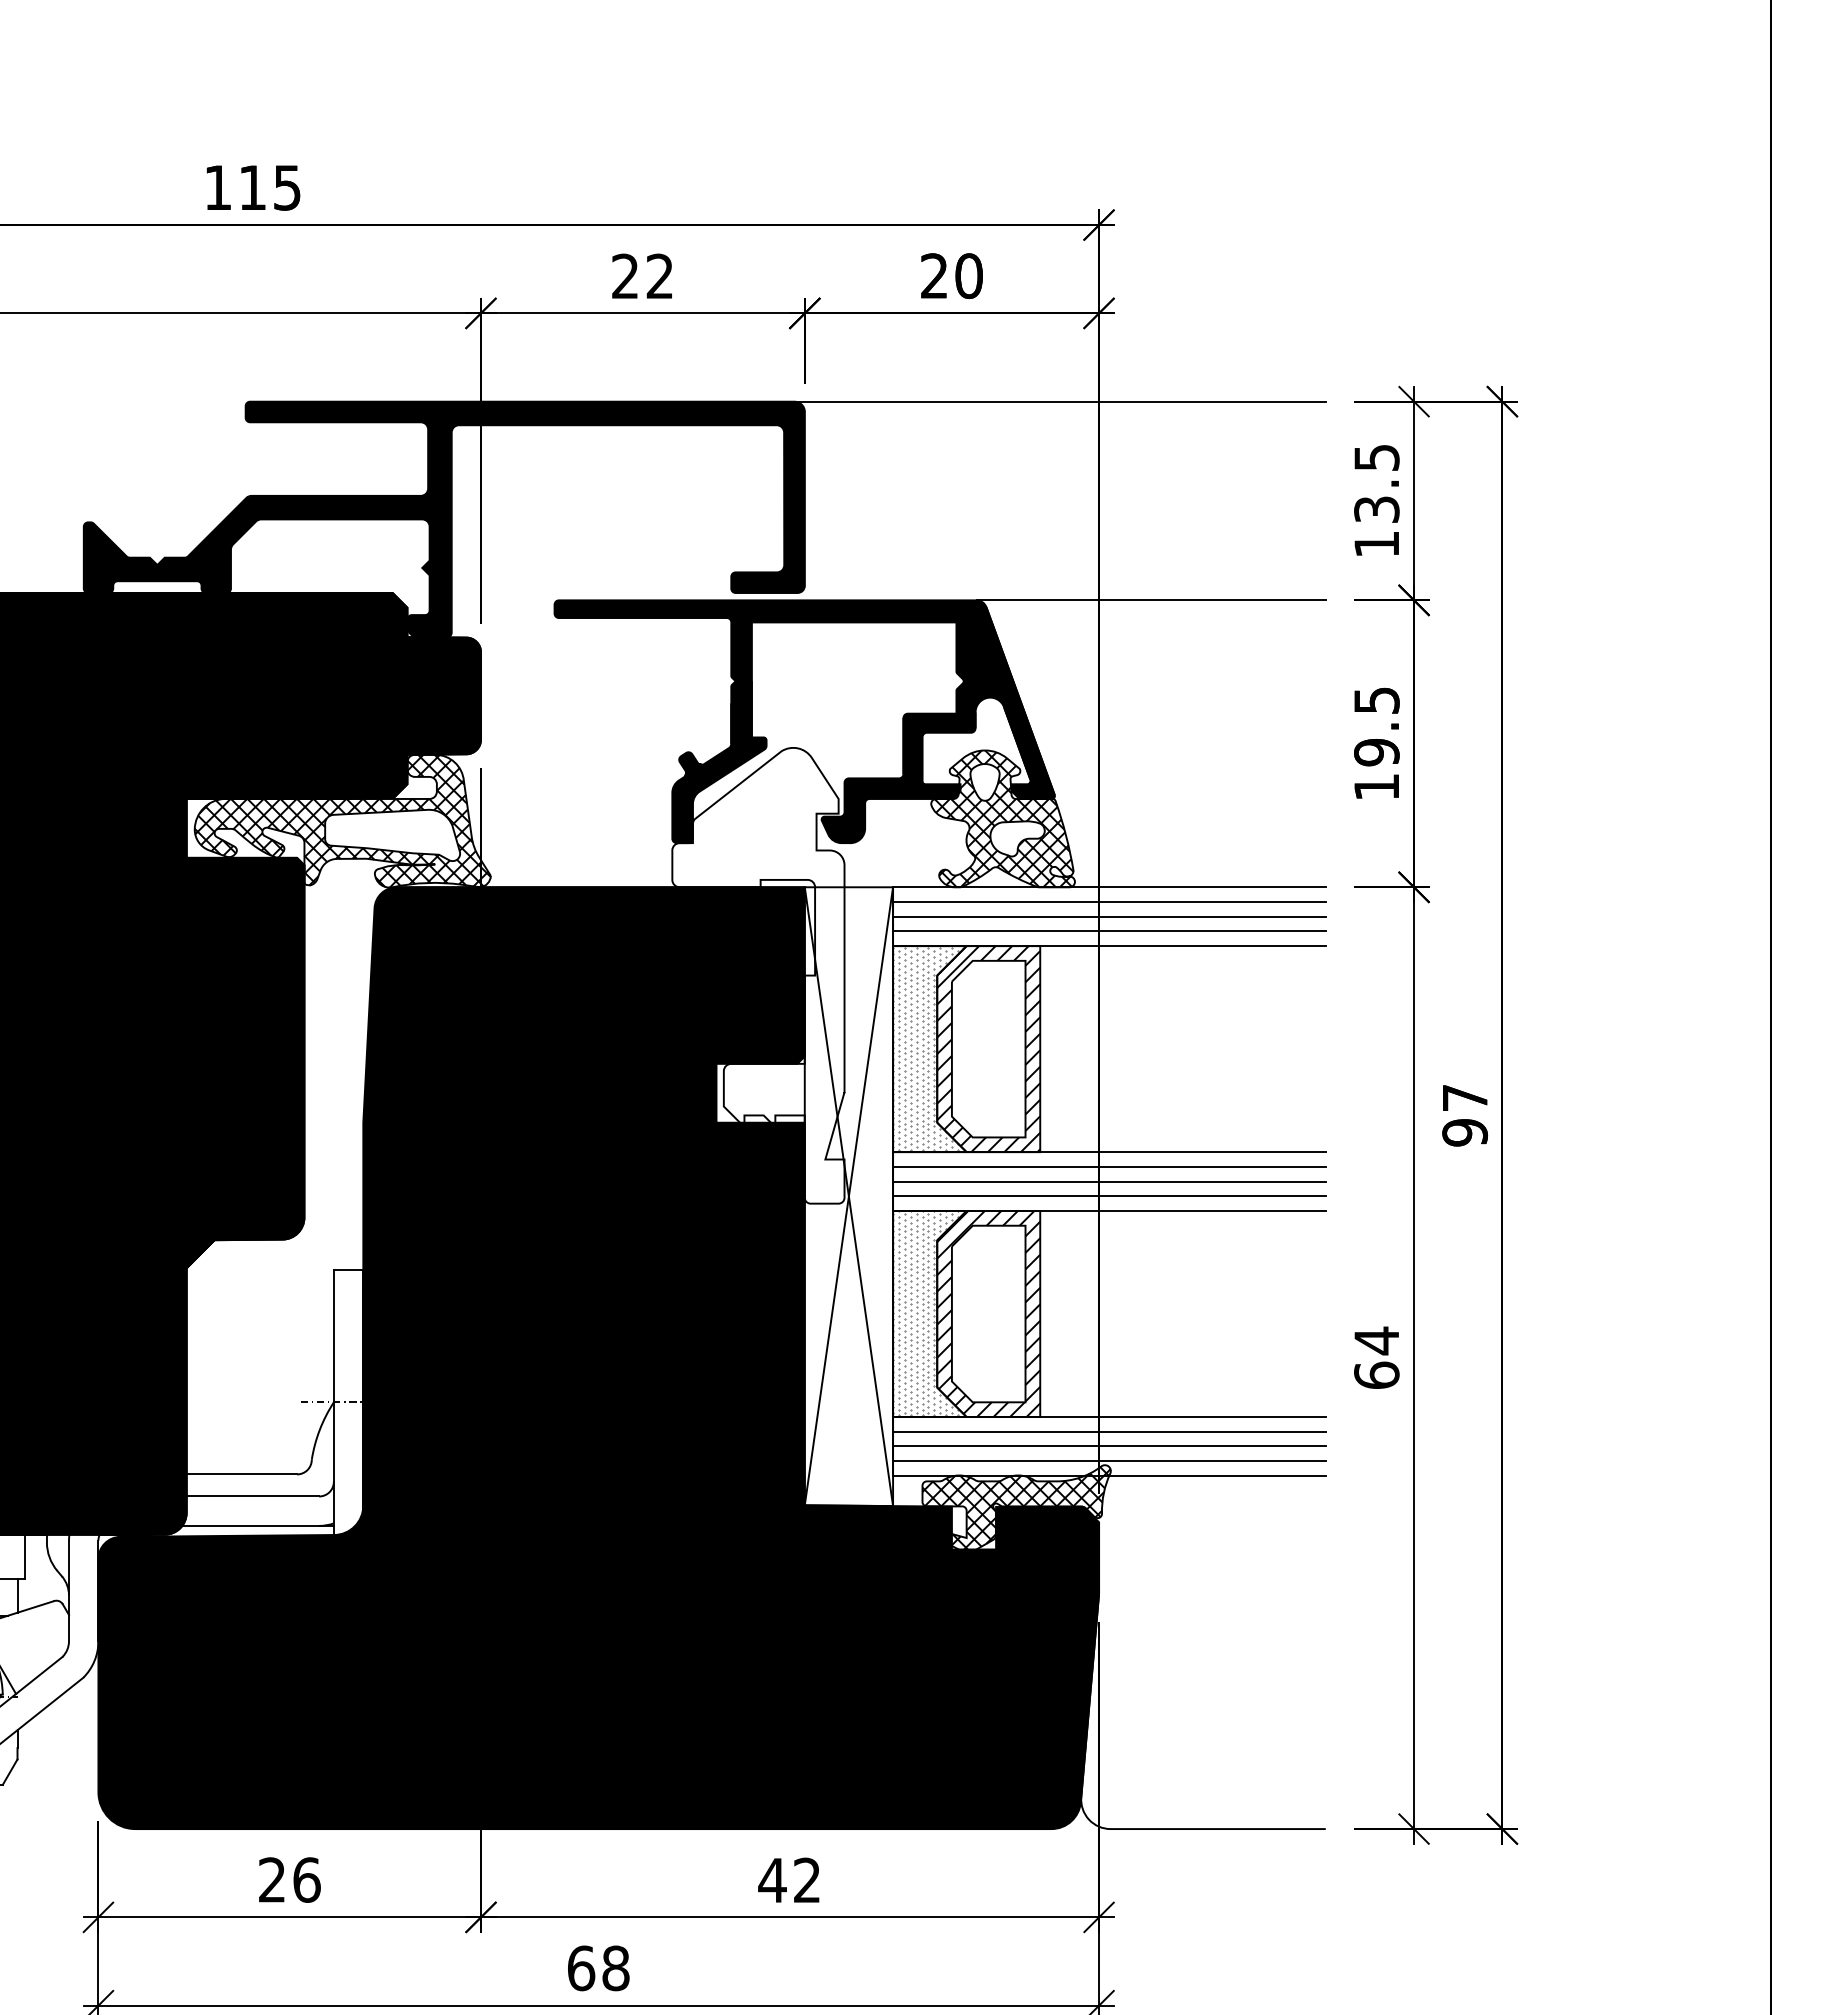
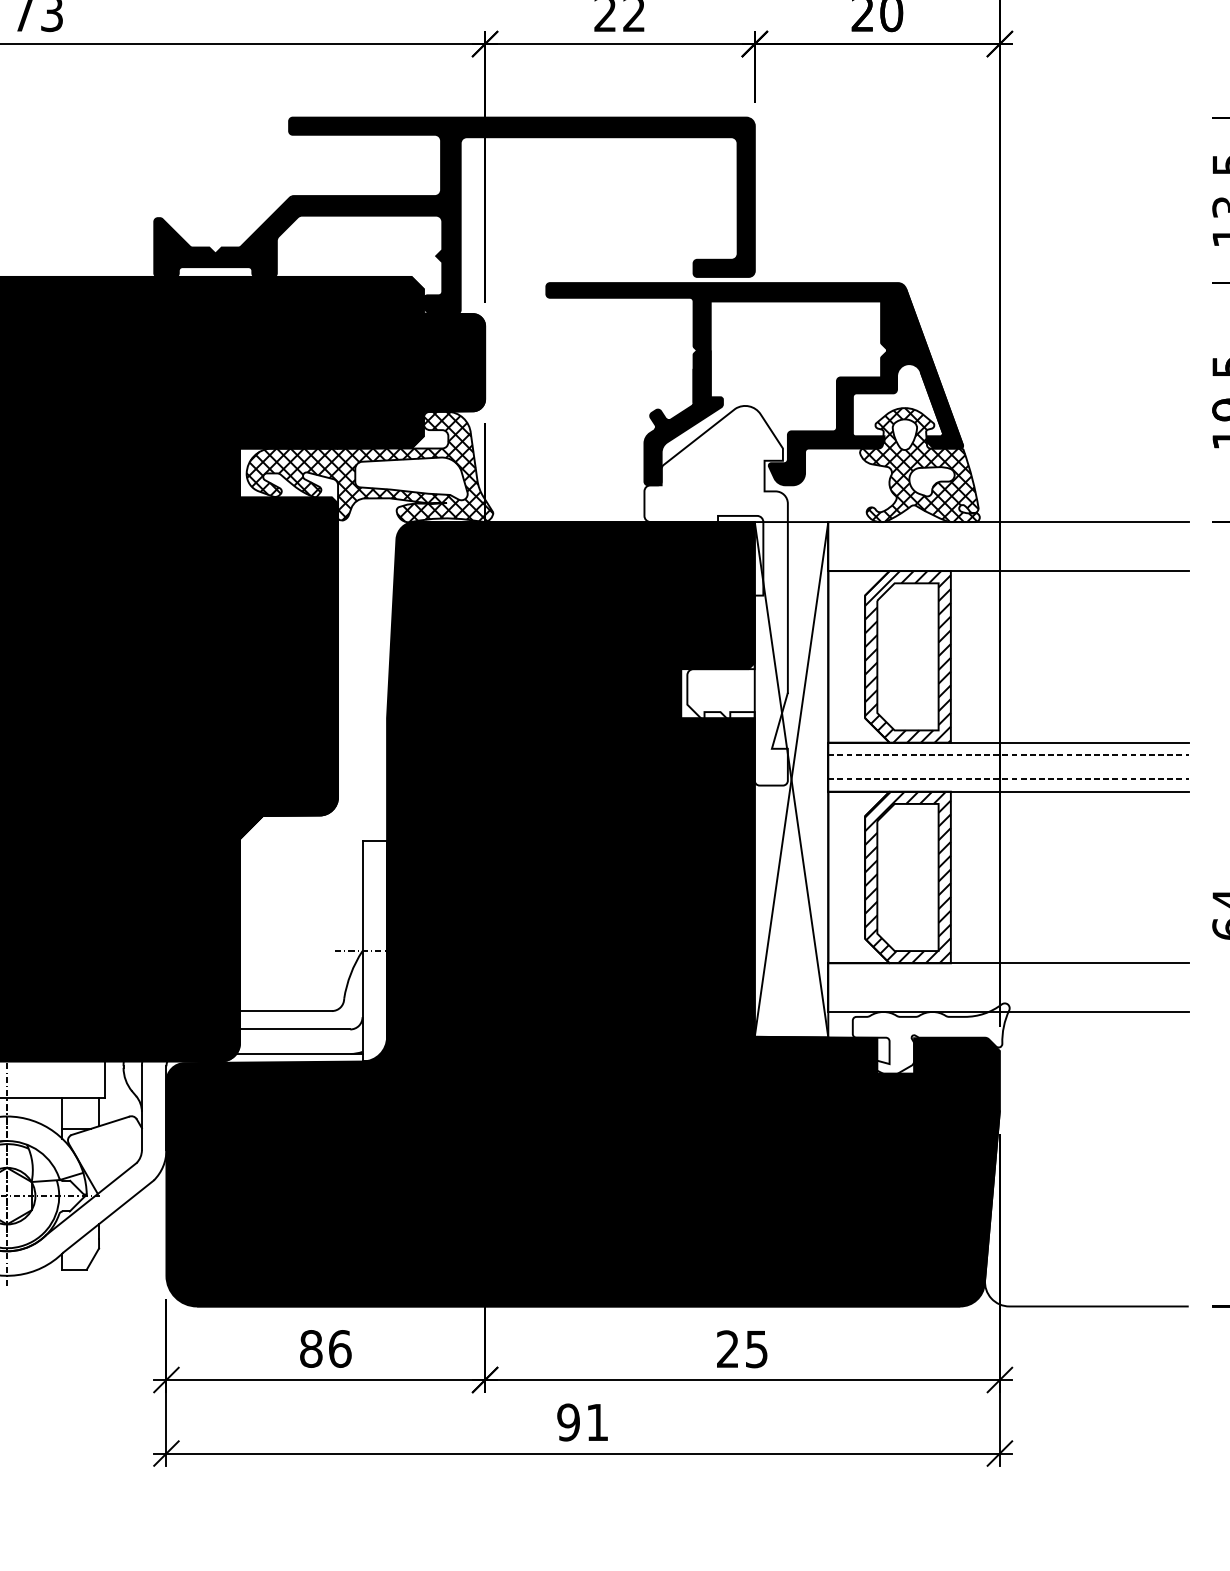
line: (1059, 401) -> (966, 117), removed
line: (1150, 600) -> (1042, 283), removed
line: (1109, 901) -> (1008, 533), removed
line: (1109, 916) -> (1008, 546), removed
line: (1109, 931) -> (1008, 558), removed
hatch: (928, 1048) -> (857, 656), removed
line: (1109, 1166) -> (1008, 754), solid -> dashed
line: (1109, 1181) -> (1008, 767), removed
line: (1109, 1196) -> (1008, 779), solid -> dashed
hatch: (928, 1313) -> (857, 877), removed
line: (1109, 1431) -> (1008, 975), removed
line: (1109, 1446) -> (1008, 987), removed
line: (1109, 1461) -> (1008, 1000), removed
hatch: (1016, 1509) -> (931, 1040), removed
text: (271, 1879) -> (310, 1348), 26 -> 86
text: (788, 1880) -> (741, 1349), 42 -> 25
text: (598, 1968) -> (582, 1422), 68 -> 91

